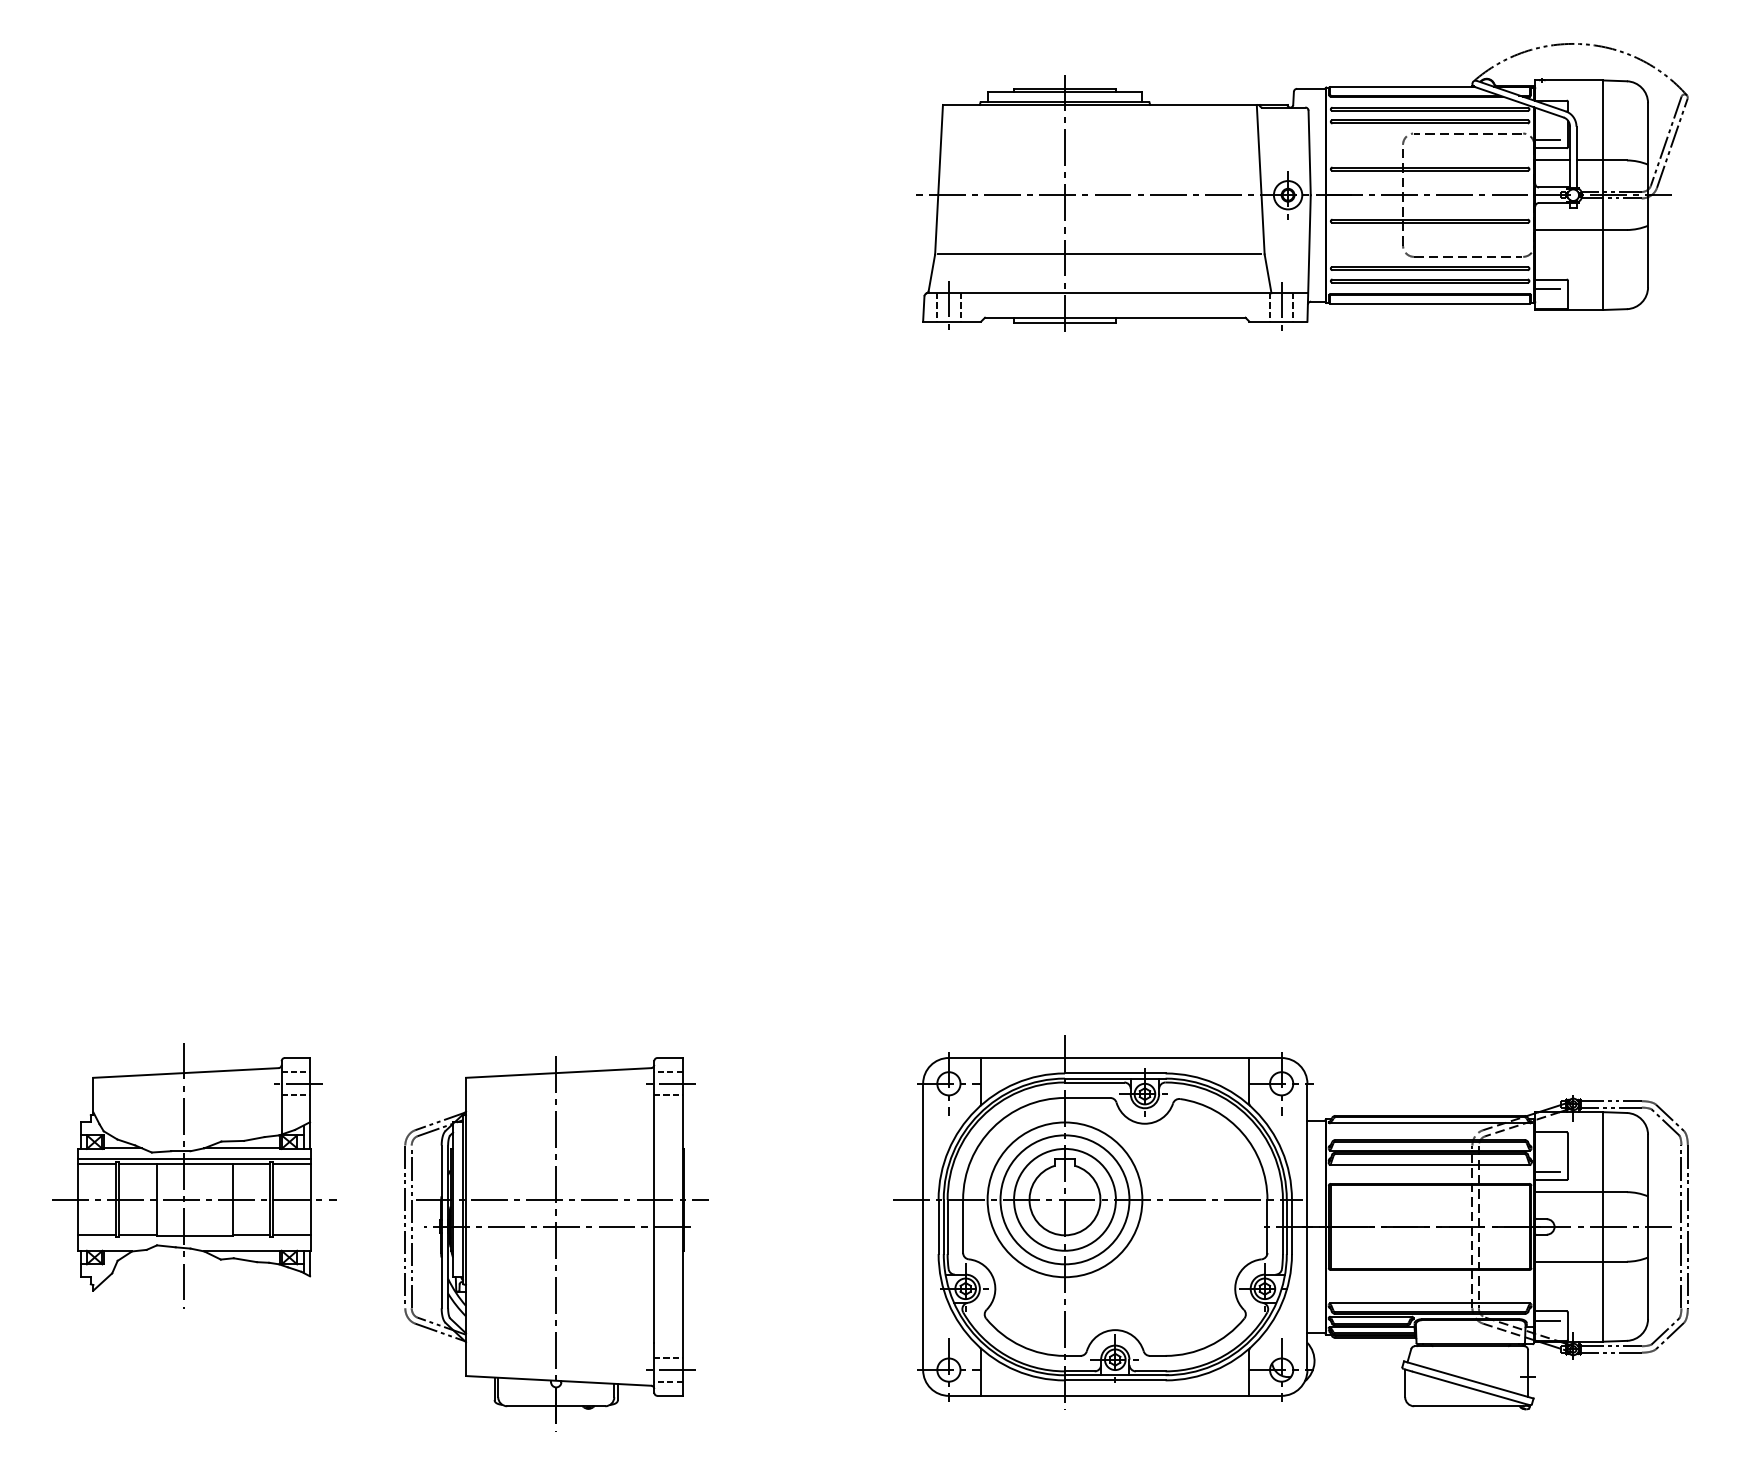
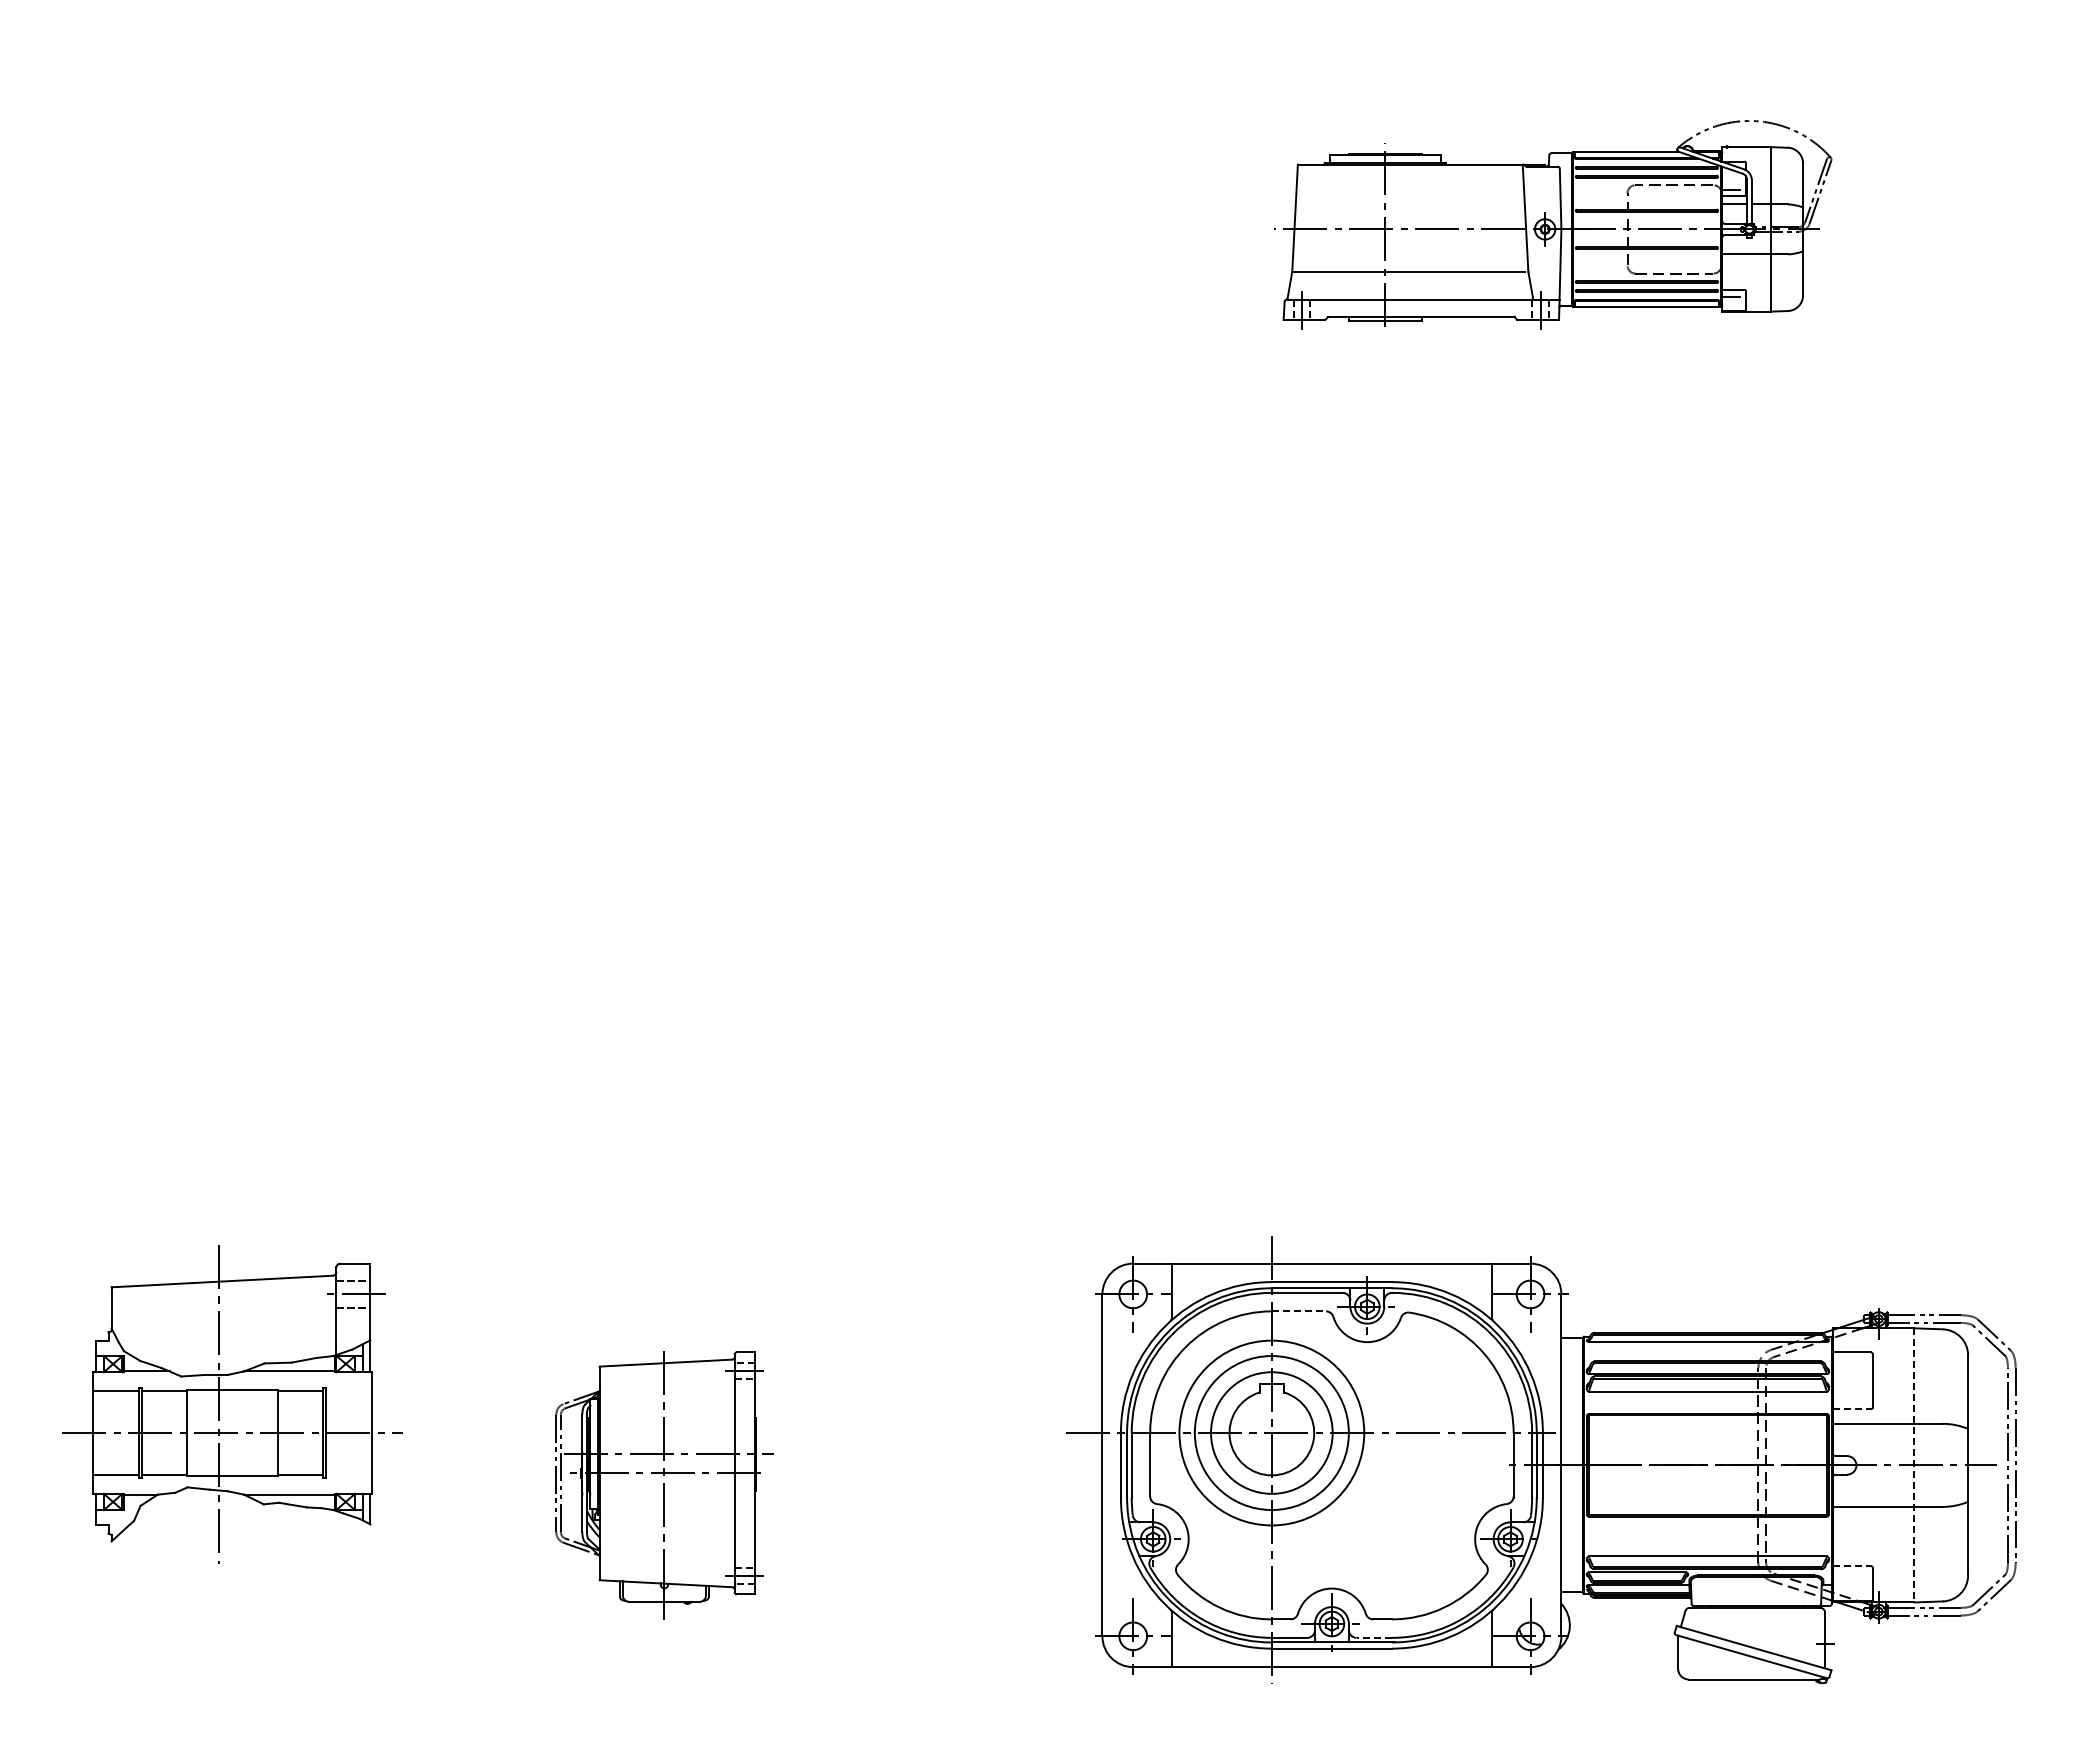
part: (1302, 186) -> (1555, 223), size x0.6
line: (1088, 1098) -> (1299, 1311), solid -> dashed
line: (194, 1159) -> (232, 1384), removed
line: (291, 1164) -> (348, 1390), removed
line: (1547, 1171) -> (1848, 1399), removed
line: (1551, 1180) -> (1852, 1409), solid -> dashed
line: (1603, 1227) -> (1914, 1465), solid -> dashed
line: (291, 1235) -> (348, 1475), removed
part: (556, 1243) -> (664, 1485), size x0.6
line: (1551, 1311) -> (1852, 1566), solid -> dashed
line: (1547, 1320) -> (1848, 1577), removed
line: (1150, 1371) -> (1374, 1637), solid -> dashed

